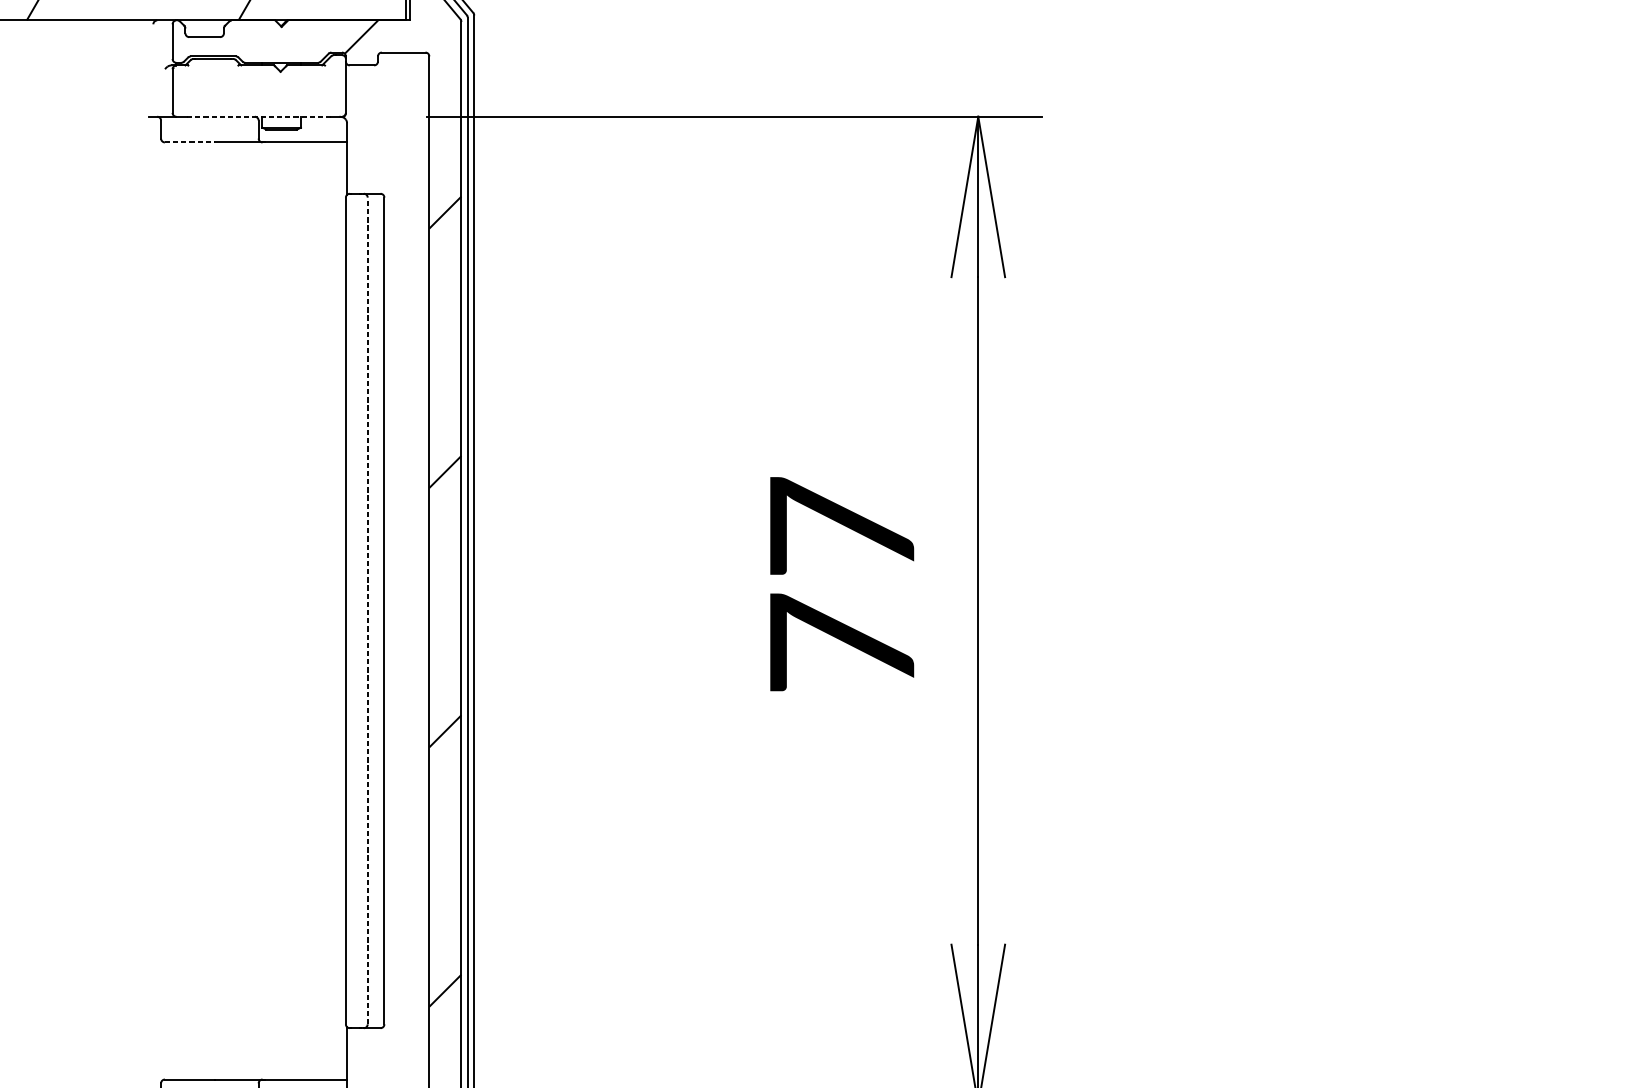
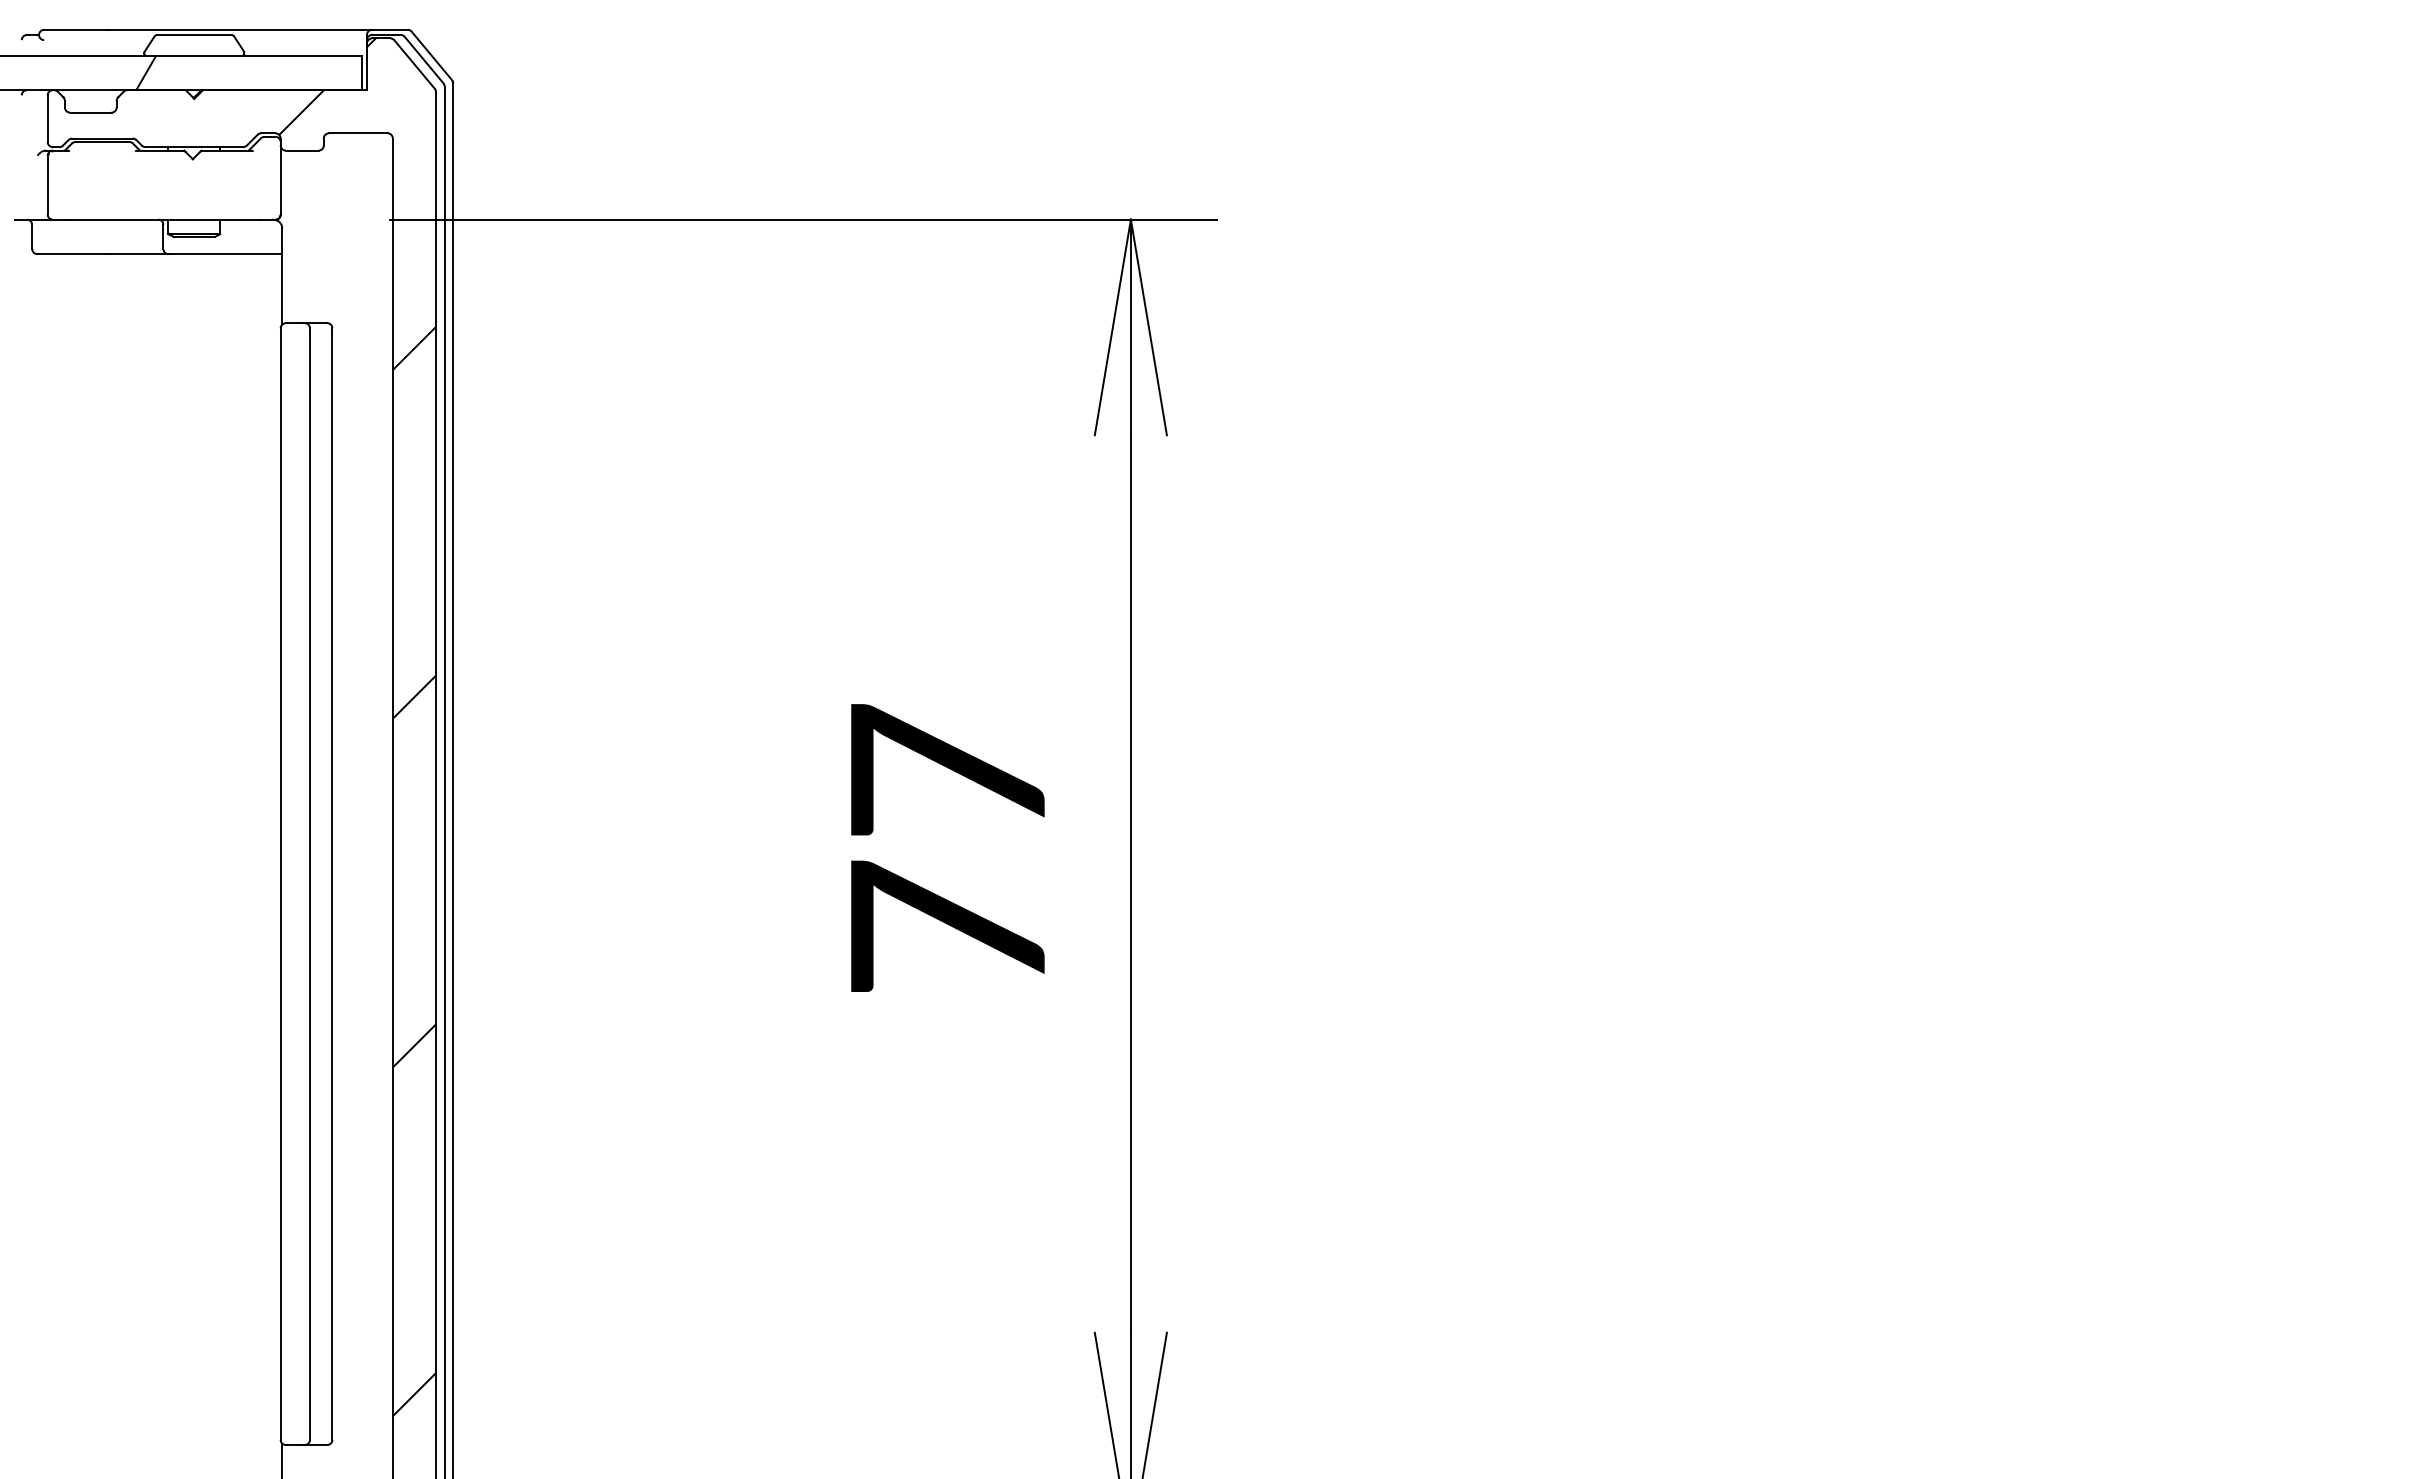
line: (258, 116) -> (163, 219), dashed -> solid
line: (190, 142) -> (71, 254), dashed -> solid
line: (368, 611) -> (310, 884), dashed -> solid

